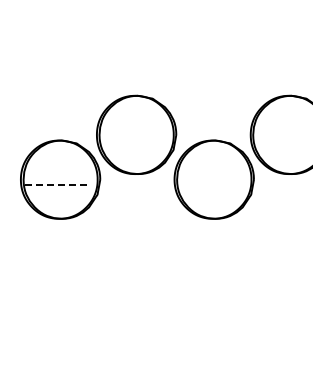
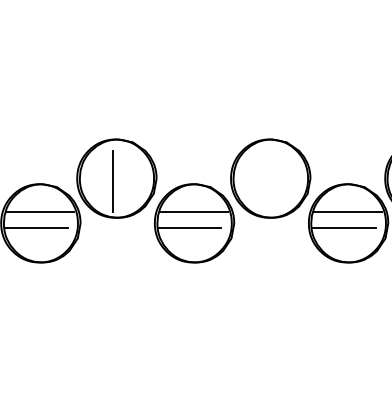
line: (133, 137) -> (113, 181), added
line: (60, 167) -> (40, 211), added
line: (213, 167) -> (193, 211), added
line: (56, 184) -> (36, 228), dashed -> solid
line: (209, 184) -> (189, 228), added

